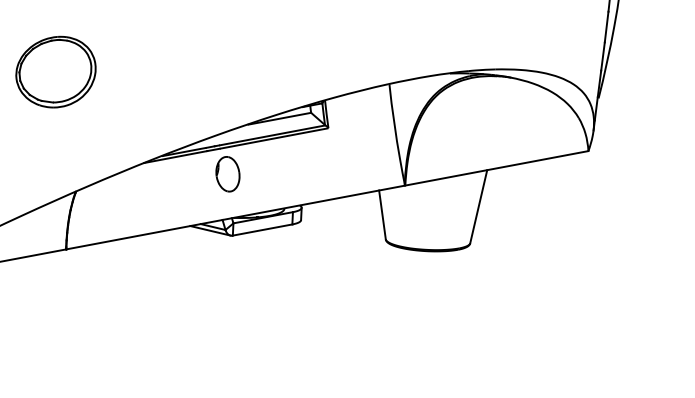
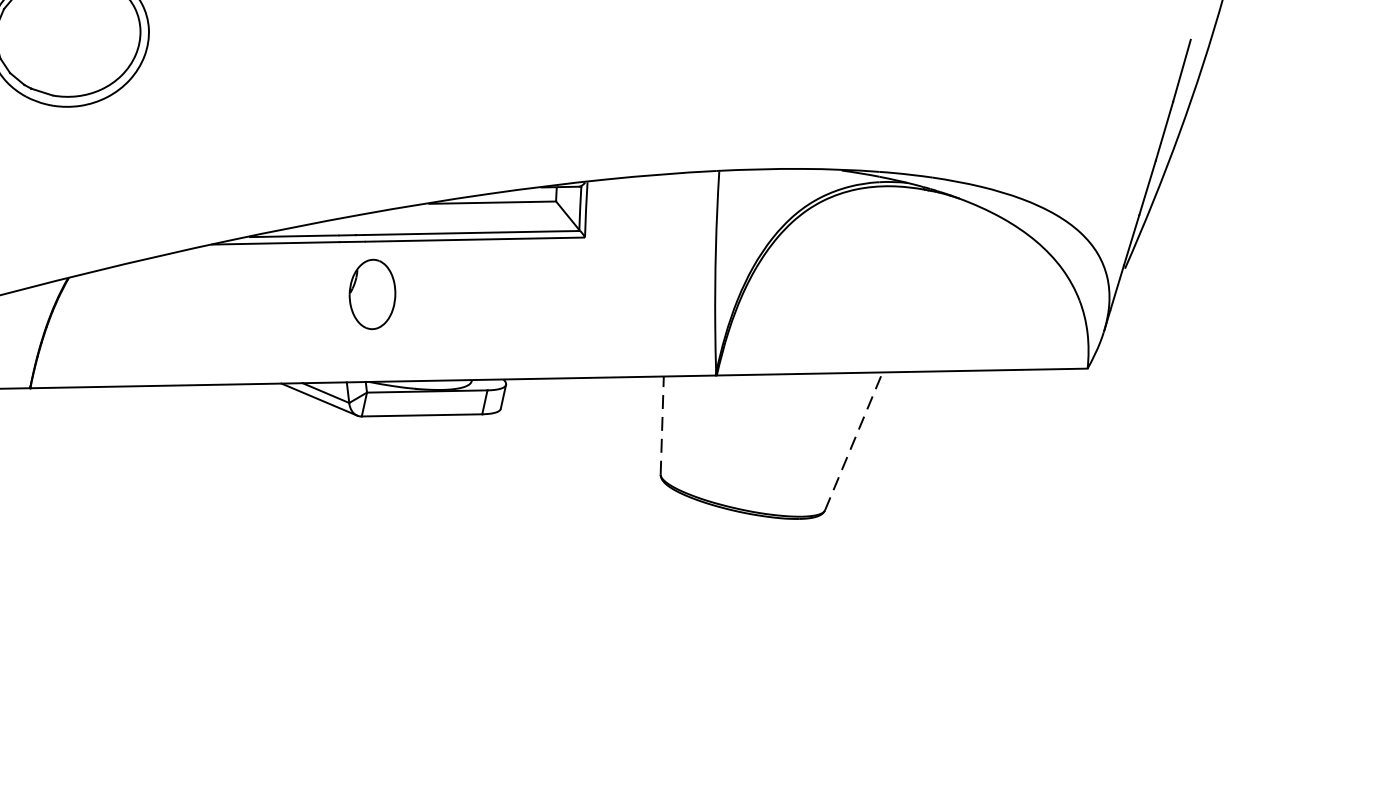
line: (478, 206) -> (853, 440), solid -> dashed
line: (382, 214) -> (662, 424), solid -> dashed

